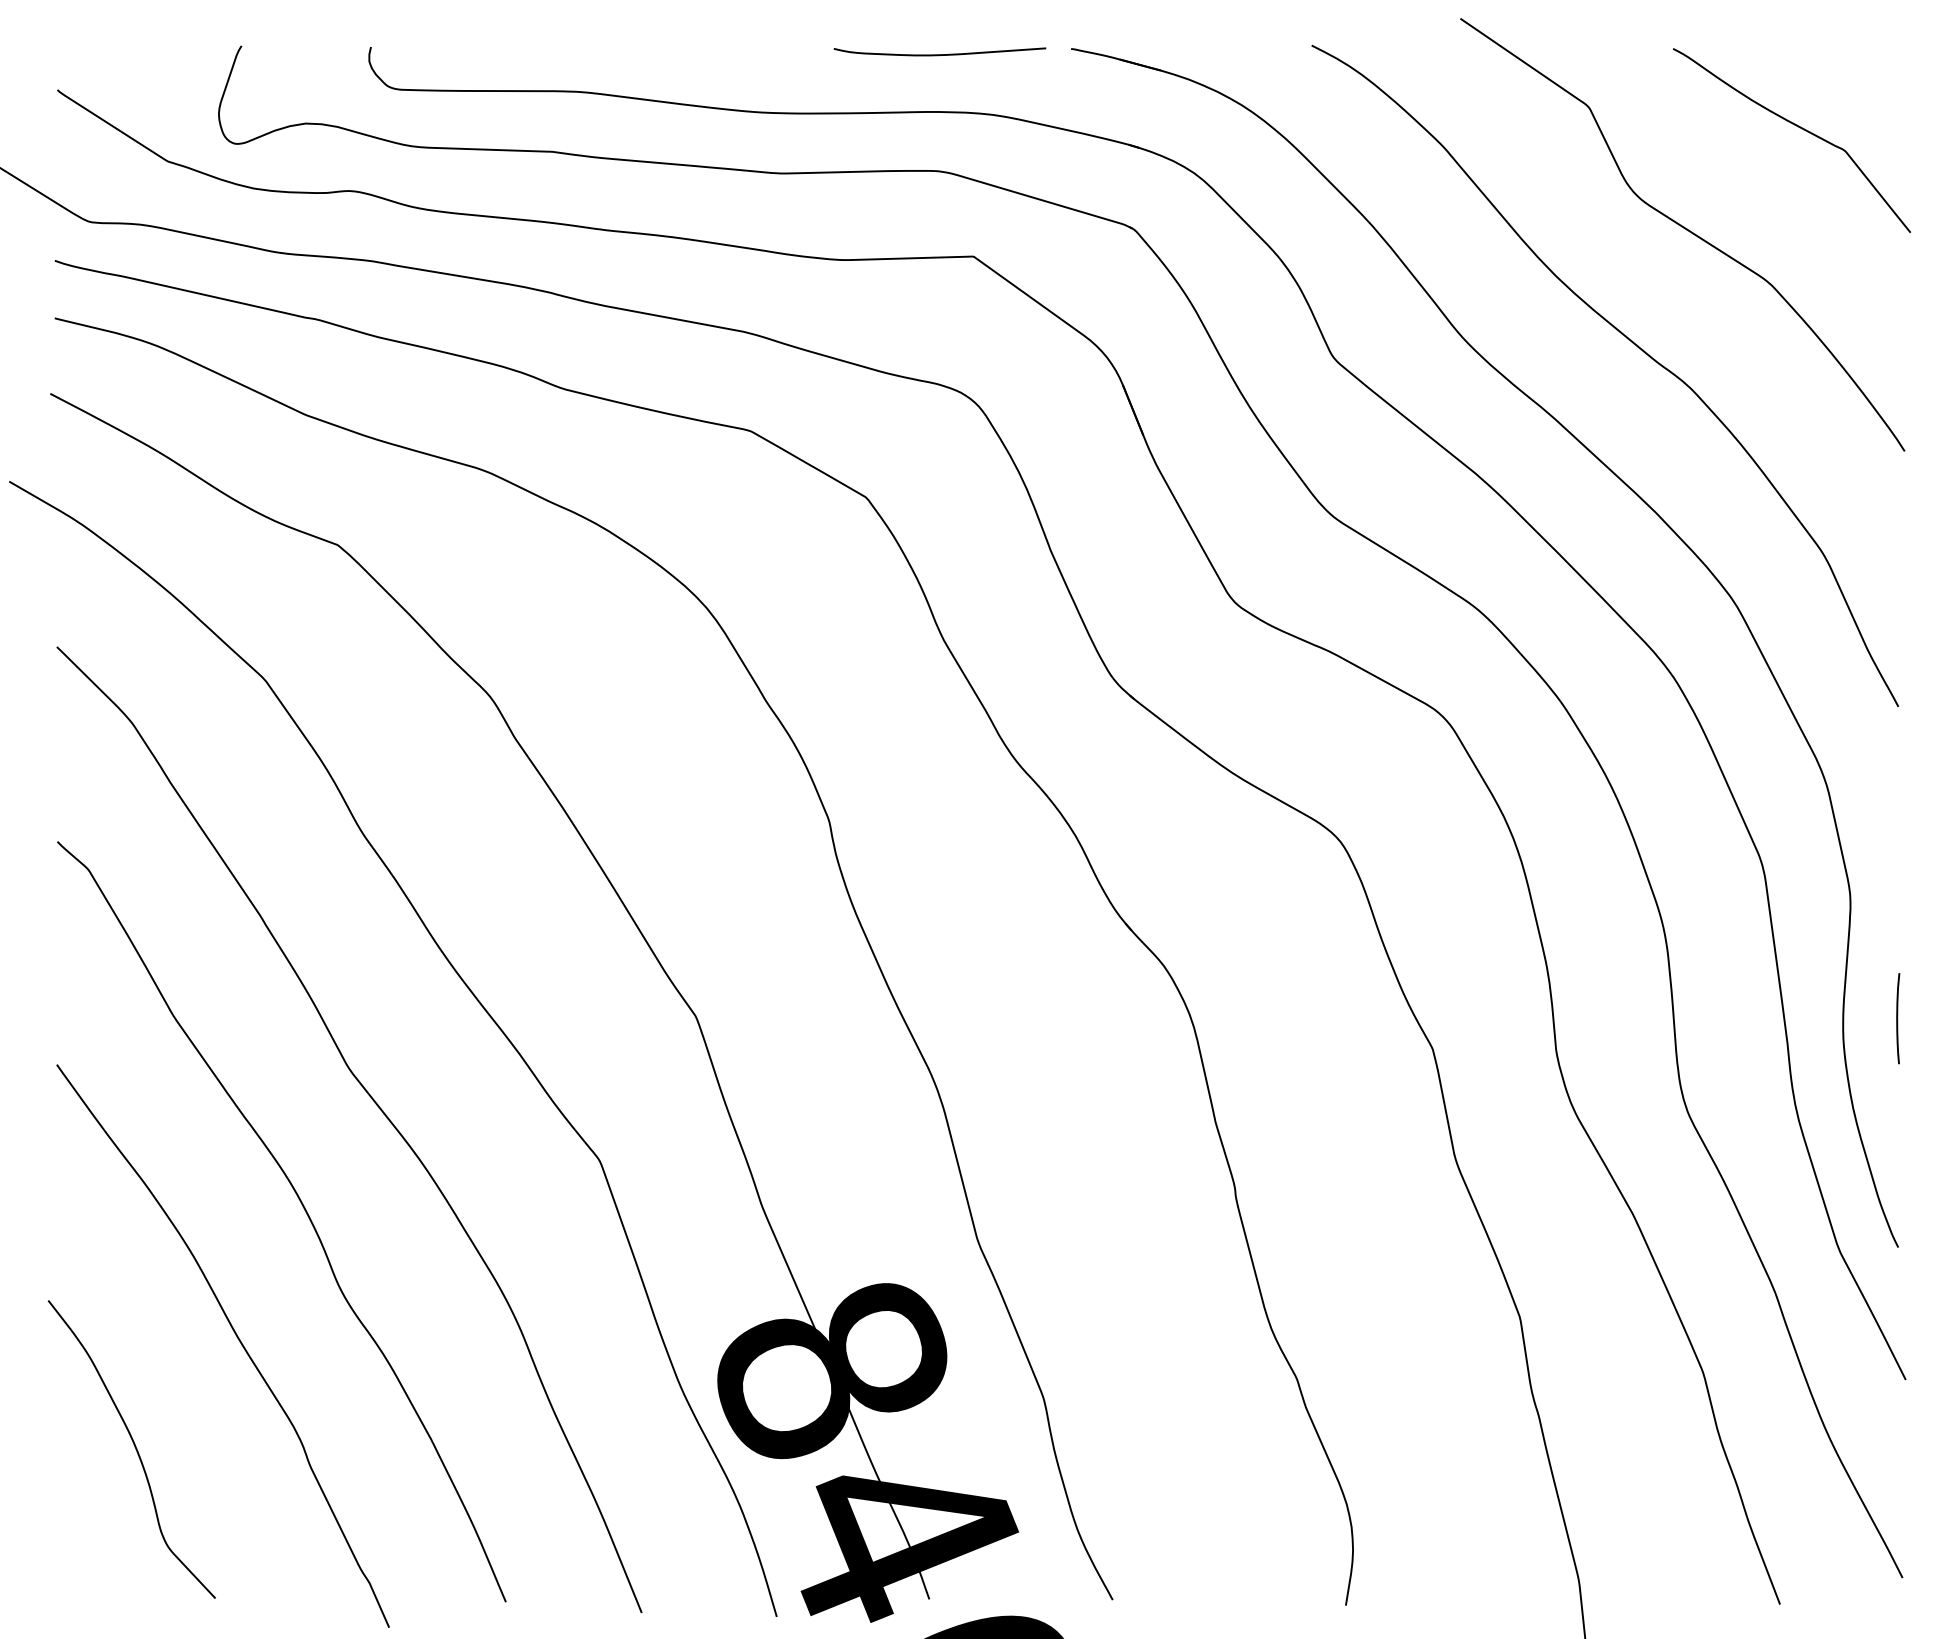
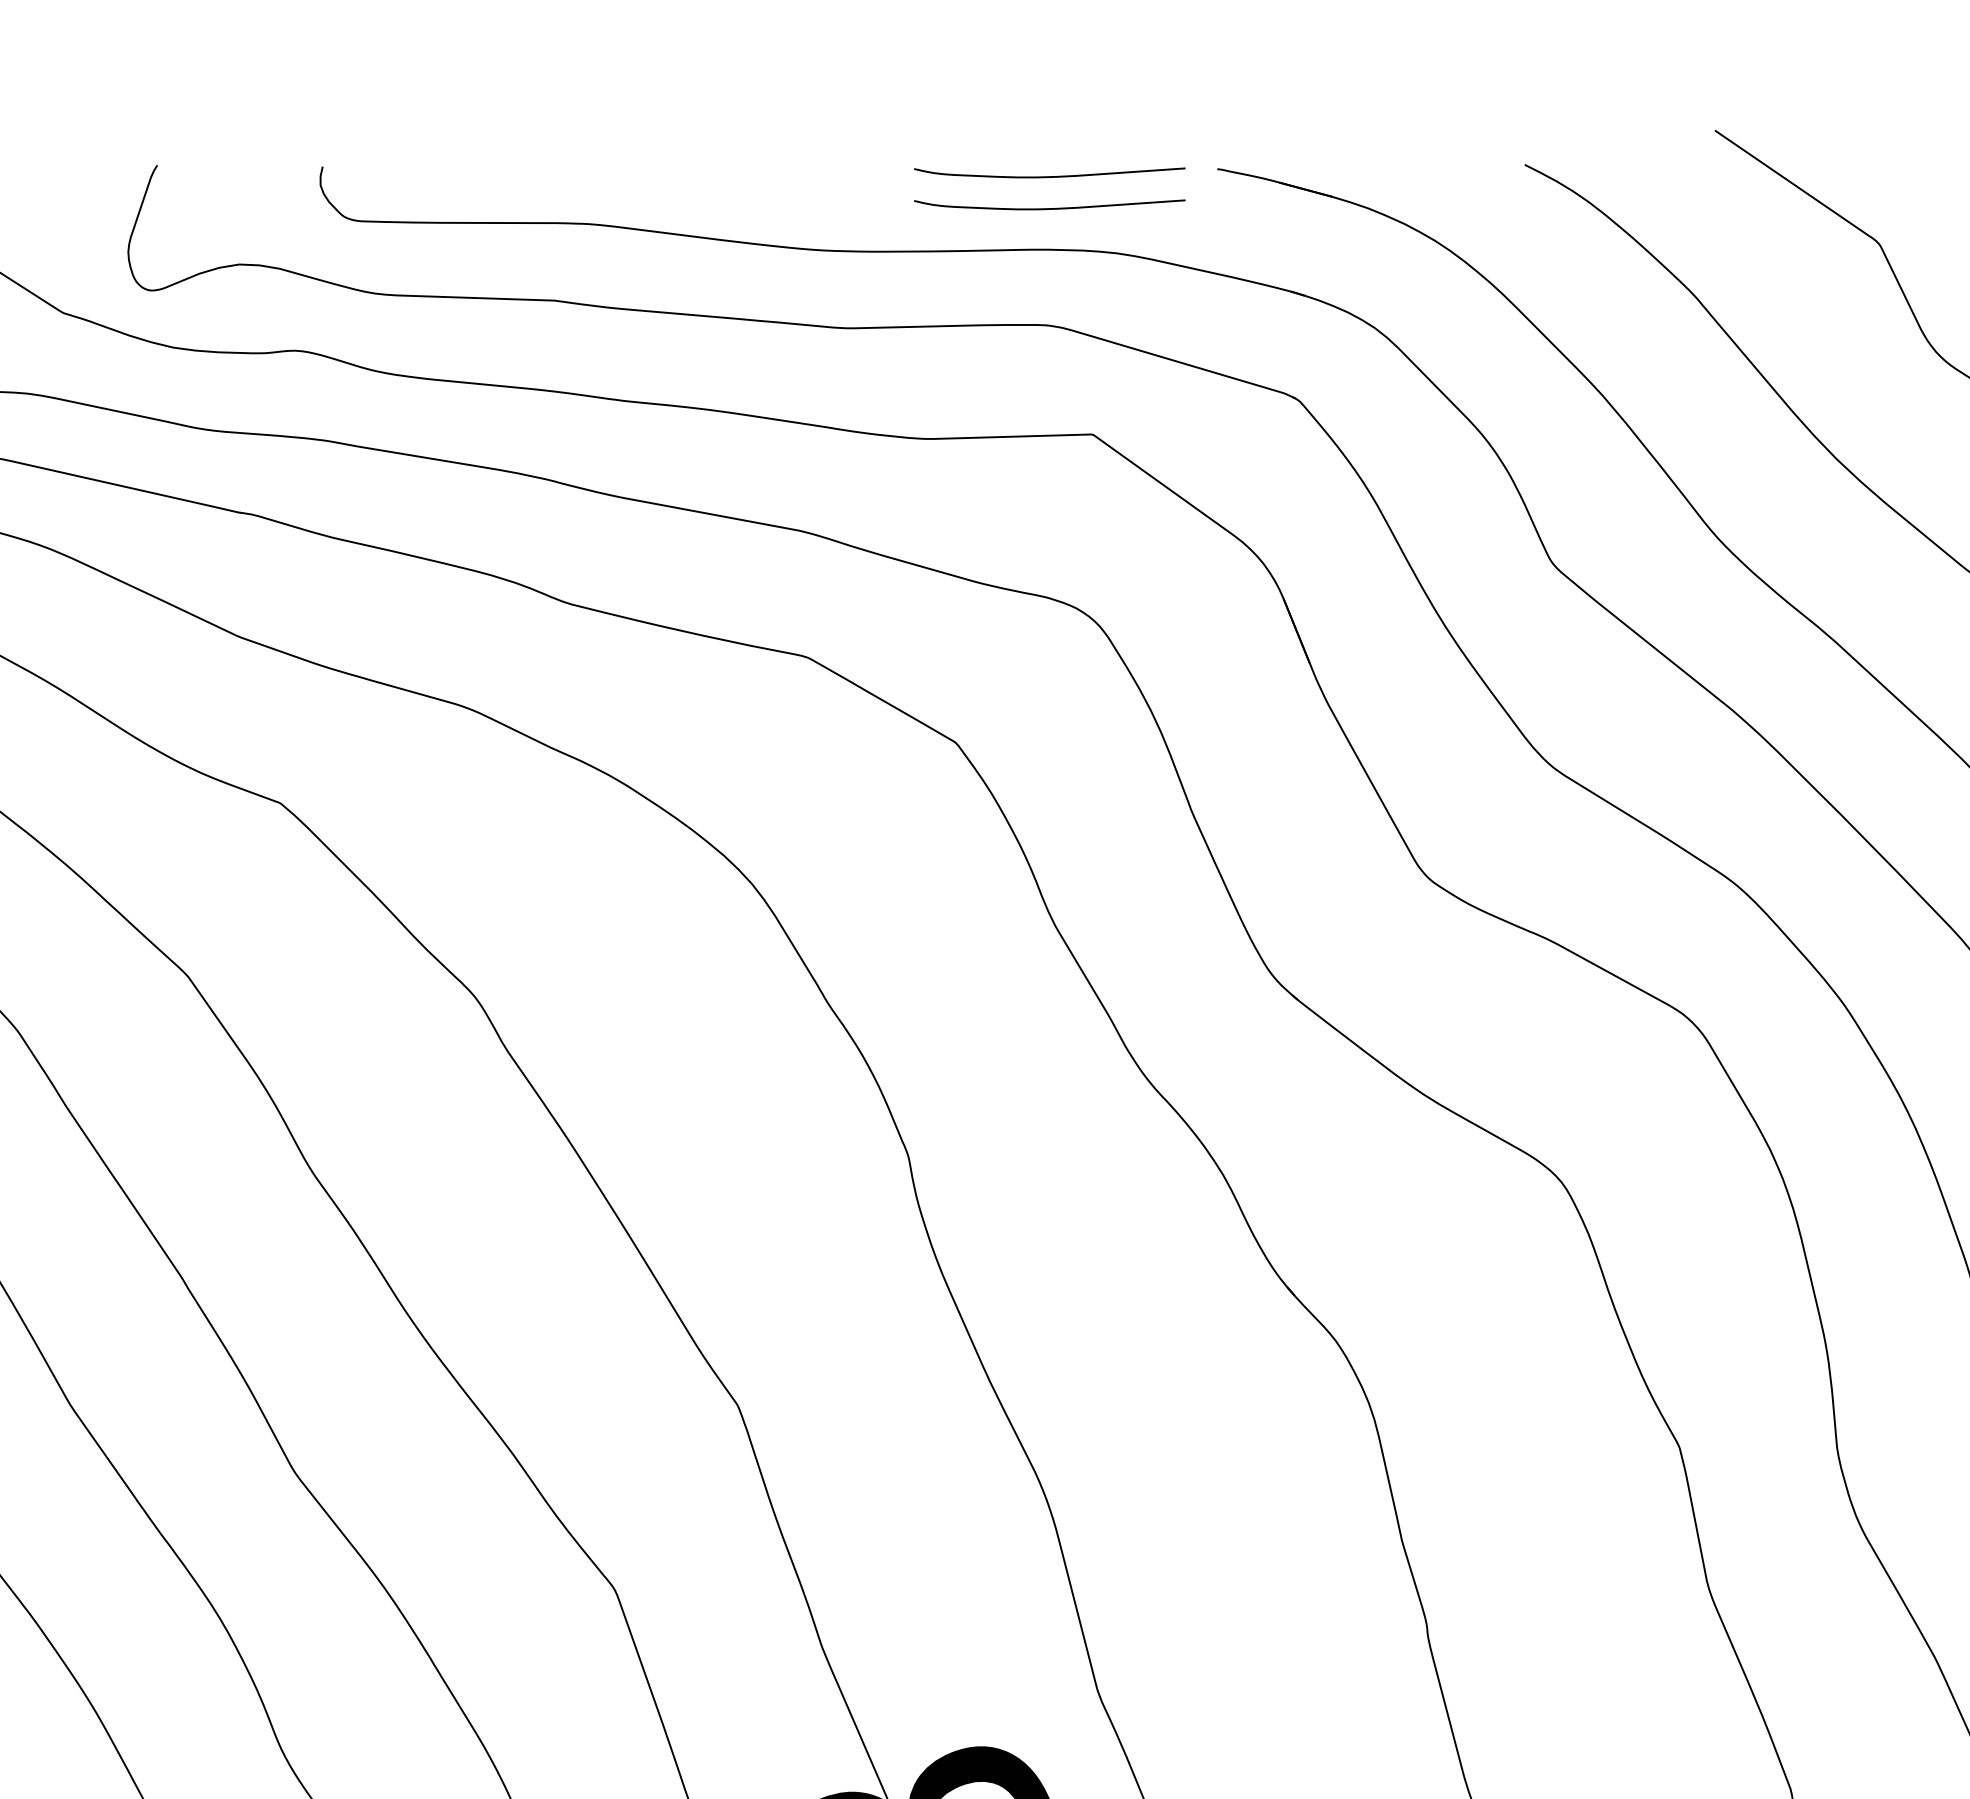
curve: (939, 79) -> (1049, 208), added

